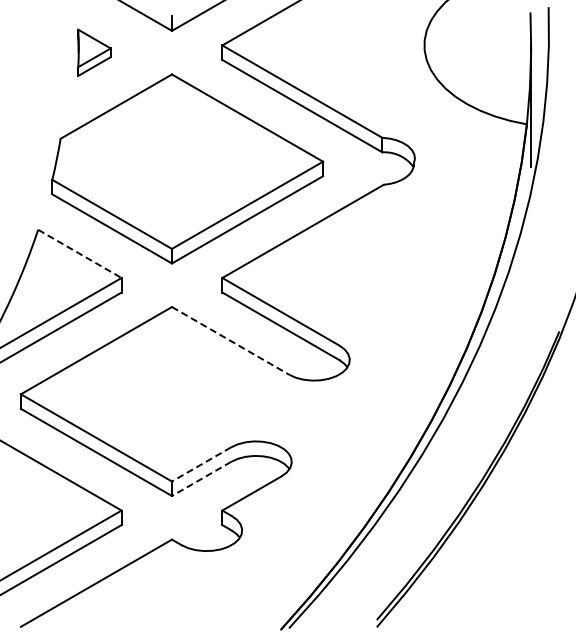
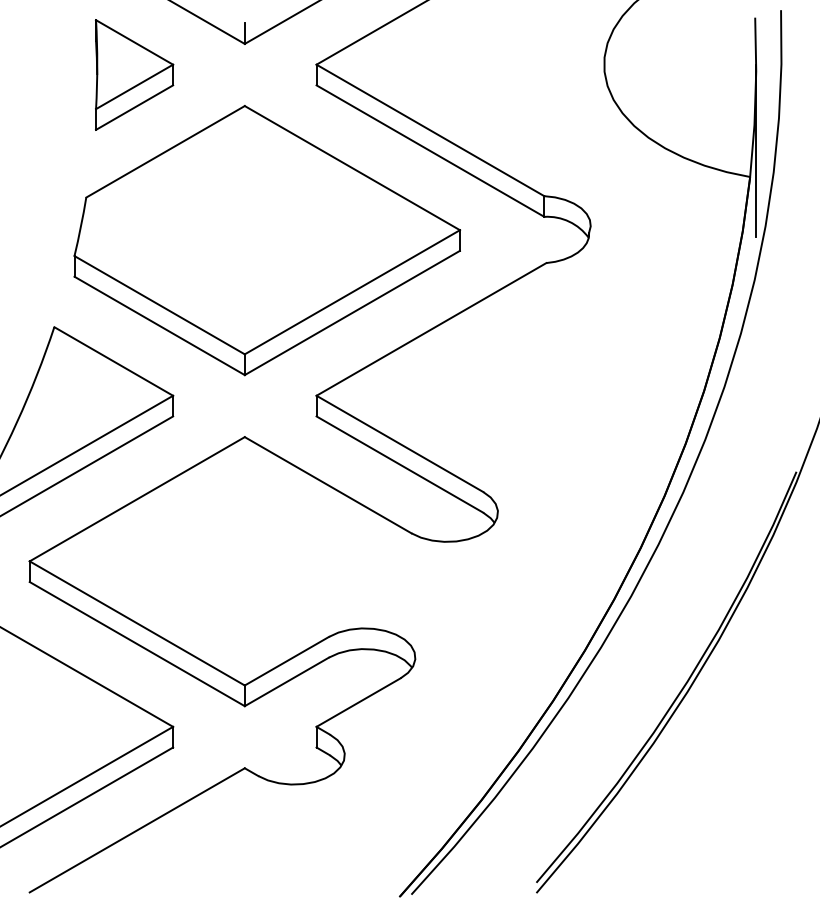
part: (94, 52) -> (134, 74), size x1.67
line: (80, 254) -> (114, 362), dashed -> solid
line: (230, 340) -> (328, 484), dashed -> solid
line: (201, 464) -> (286, 661), dashed -> solid
line: (201, 479) -> (286, 682), dashed -> solid

